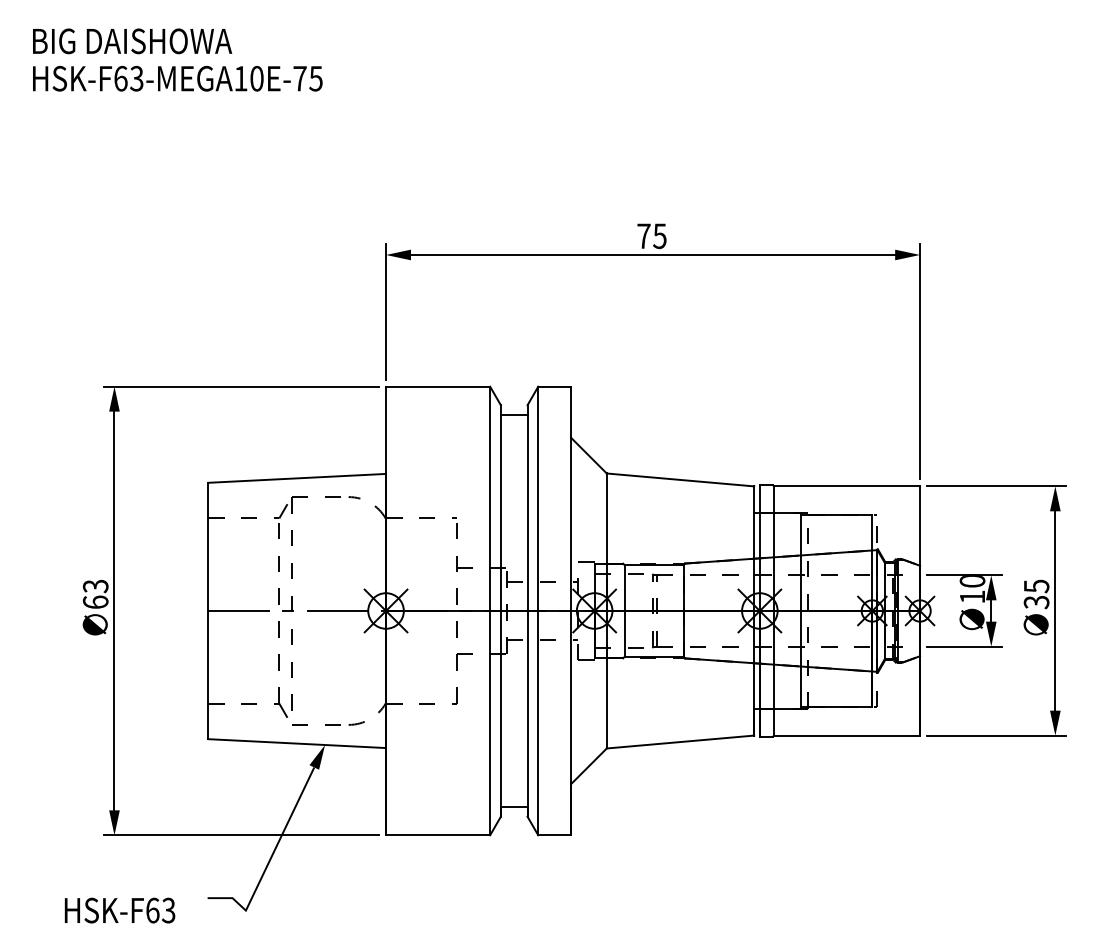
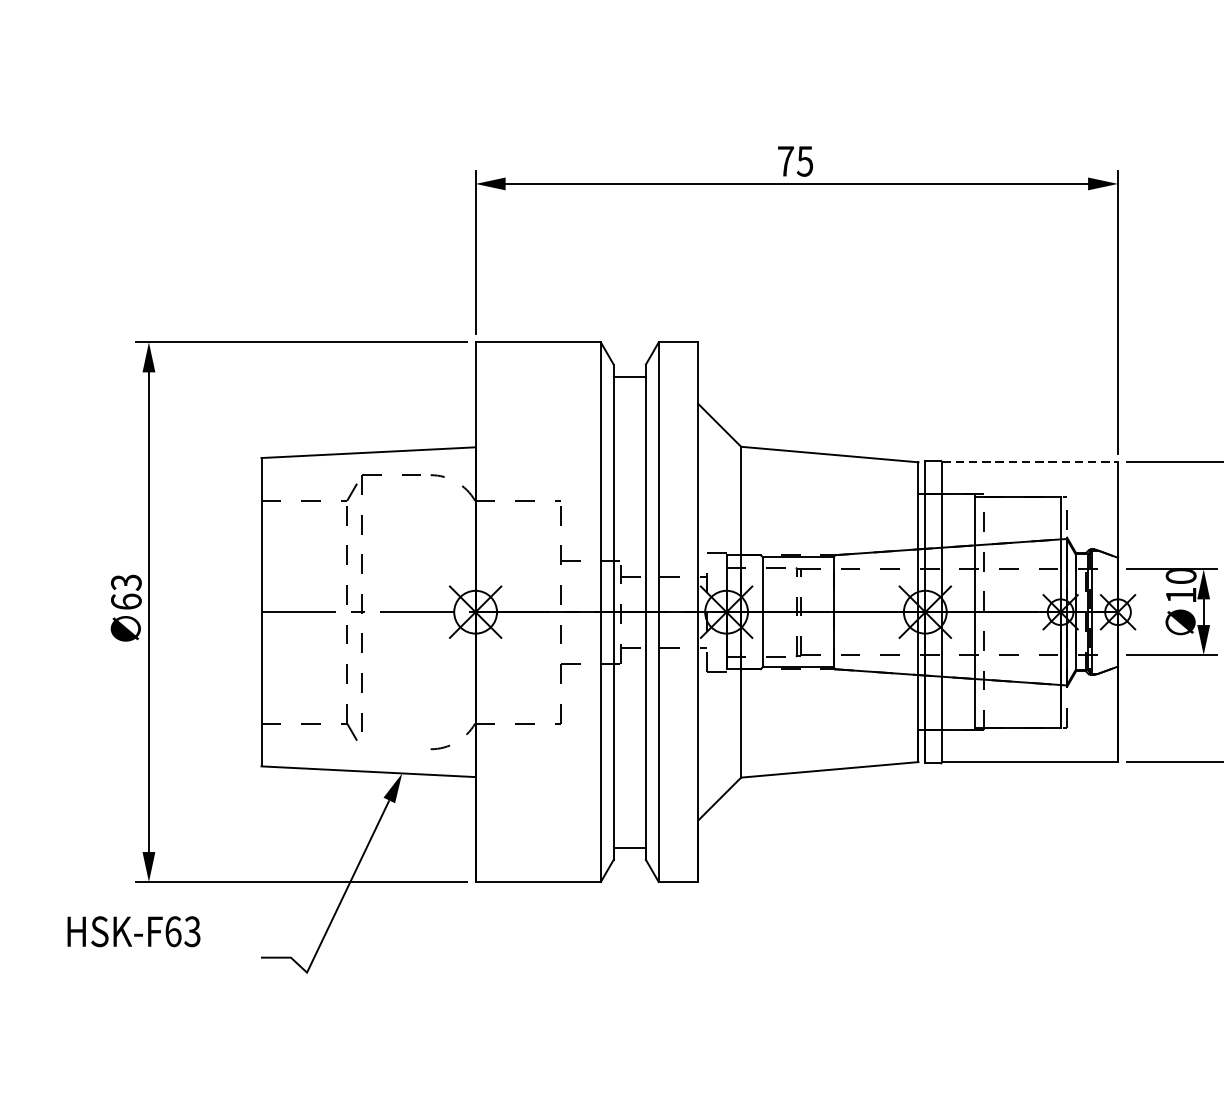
line: (847, 486) -> (1030, 462), solid -> dashed
line: (307, 724) -> (381, 748), removed
text: (119, 910) -> (133, 931), moved

